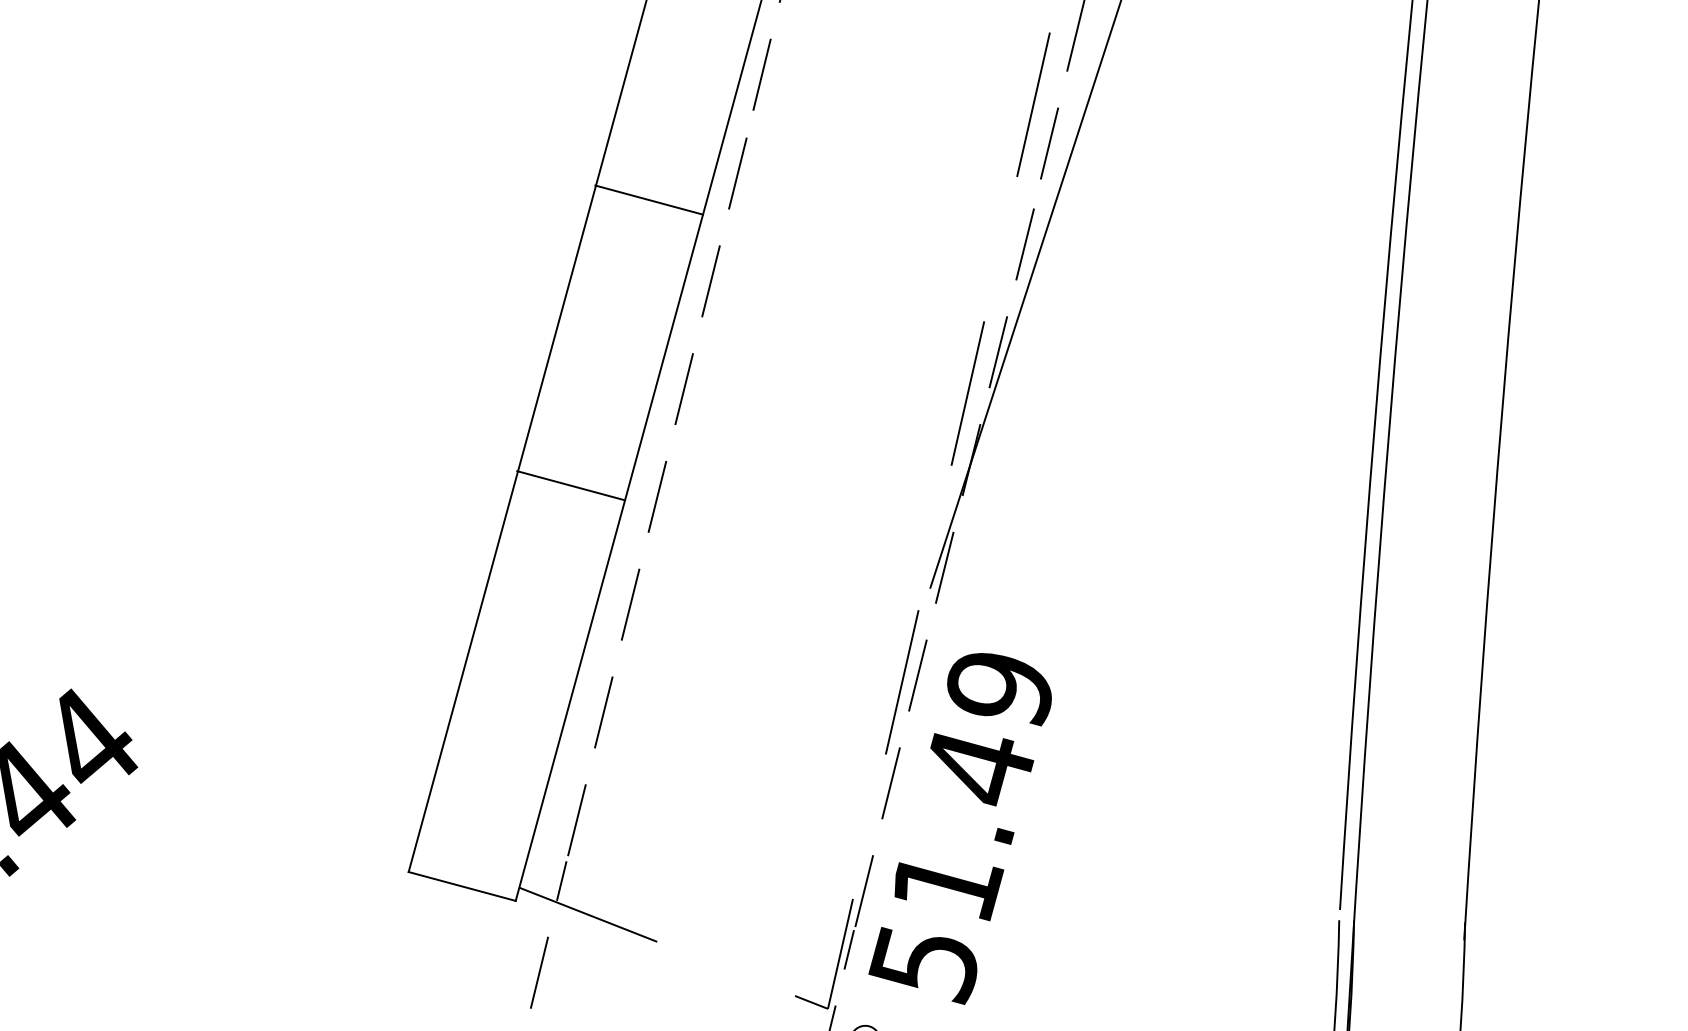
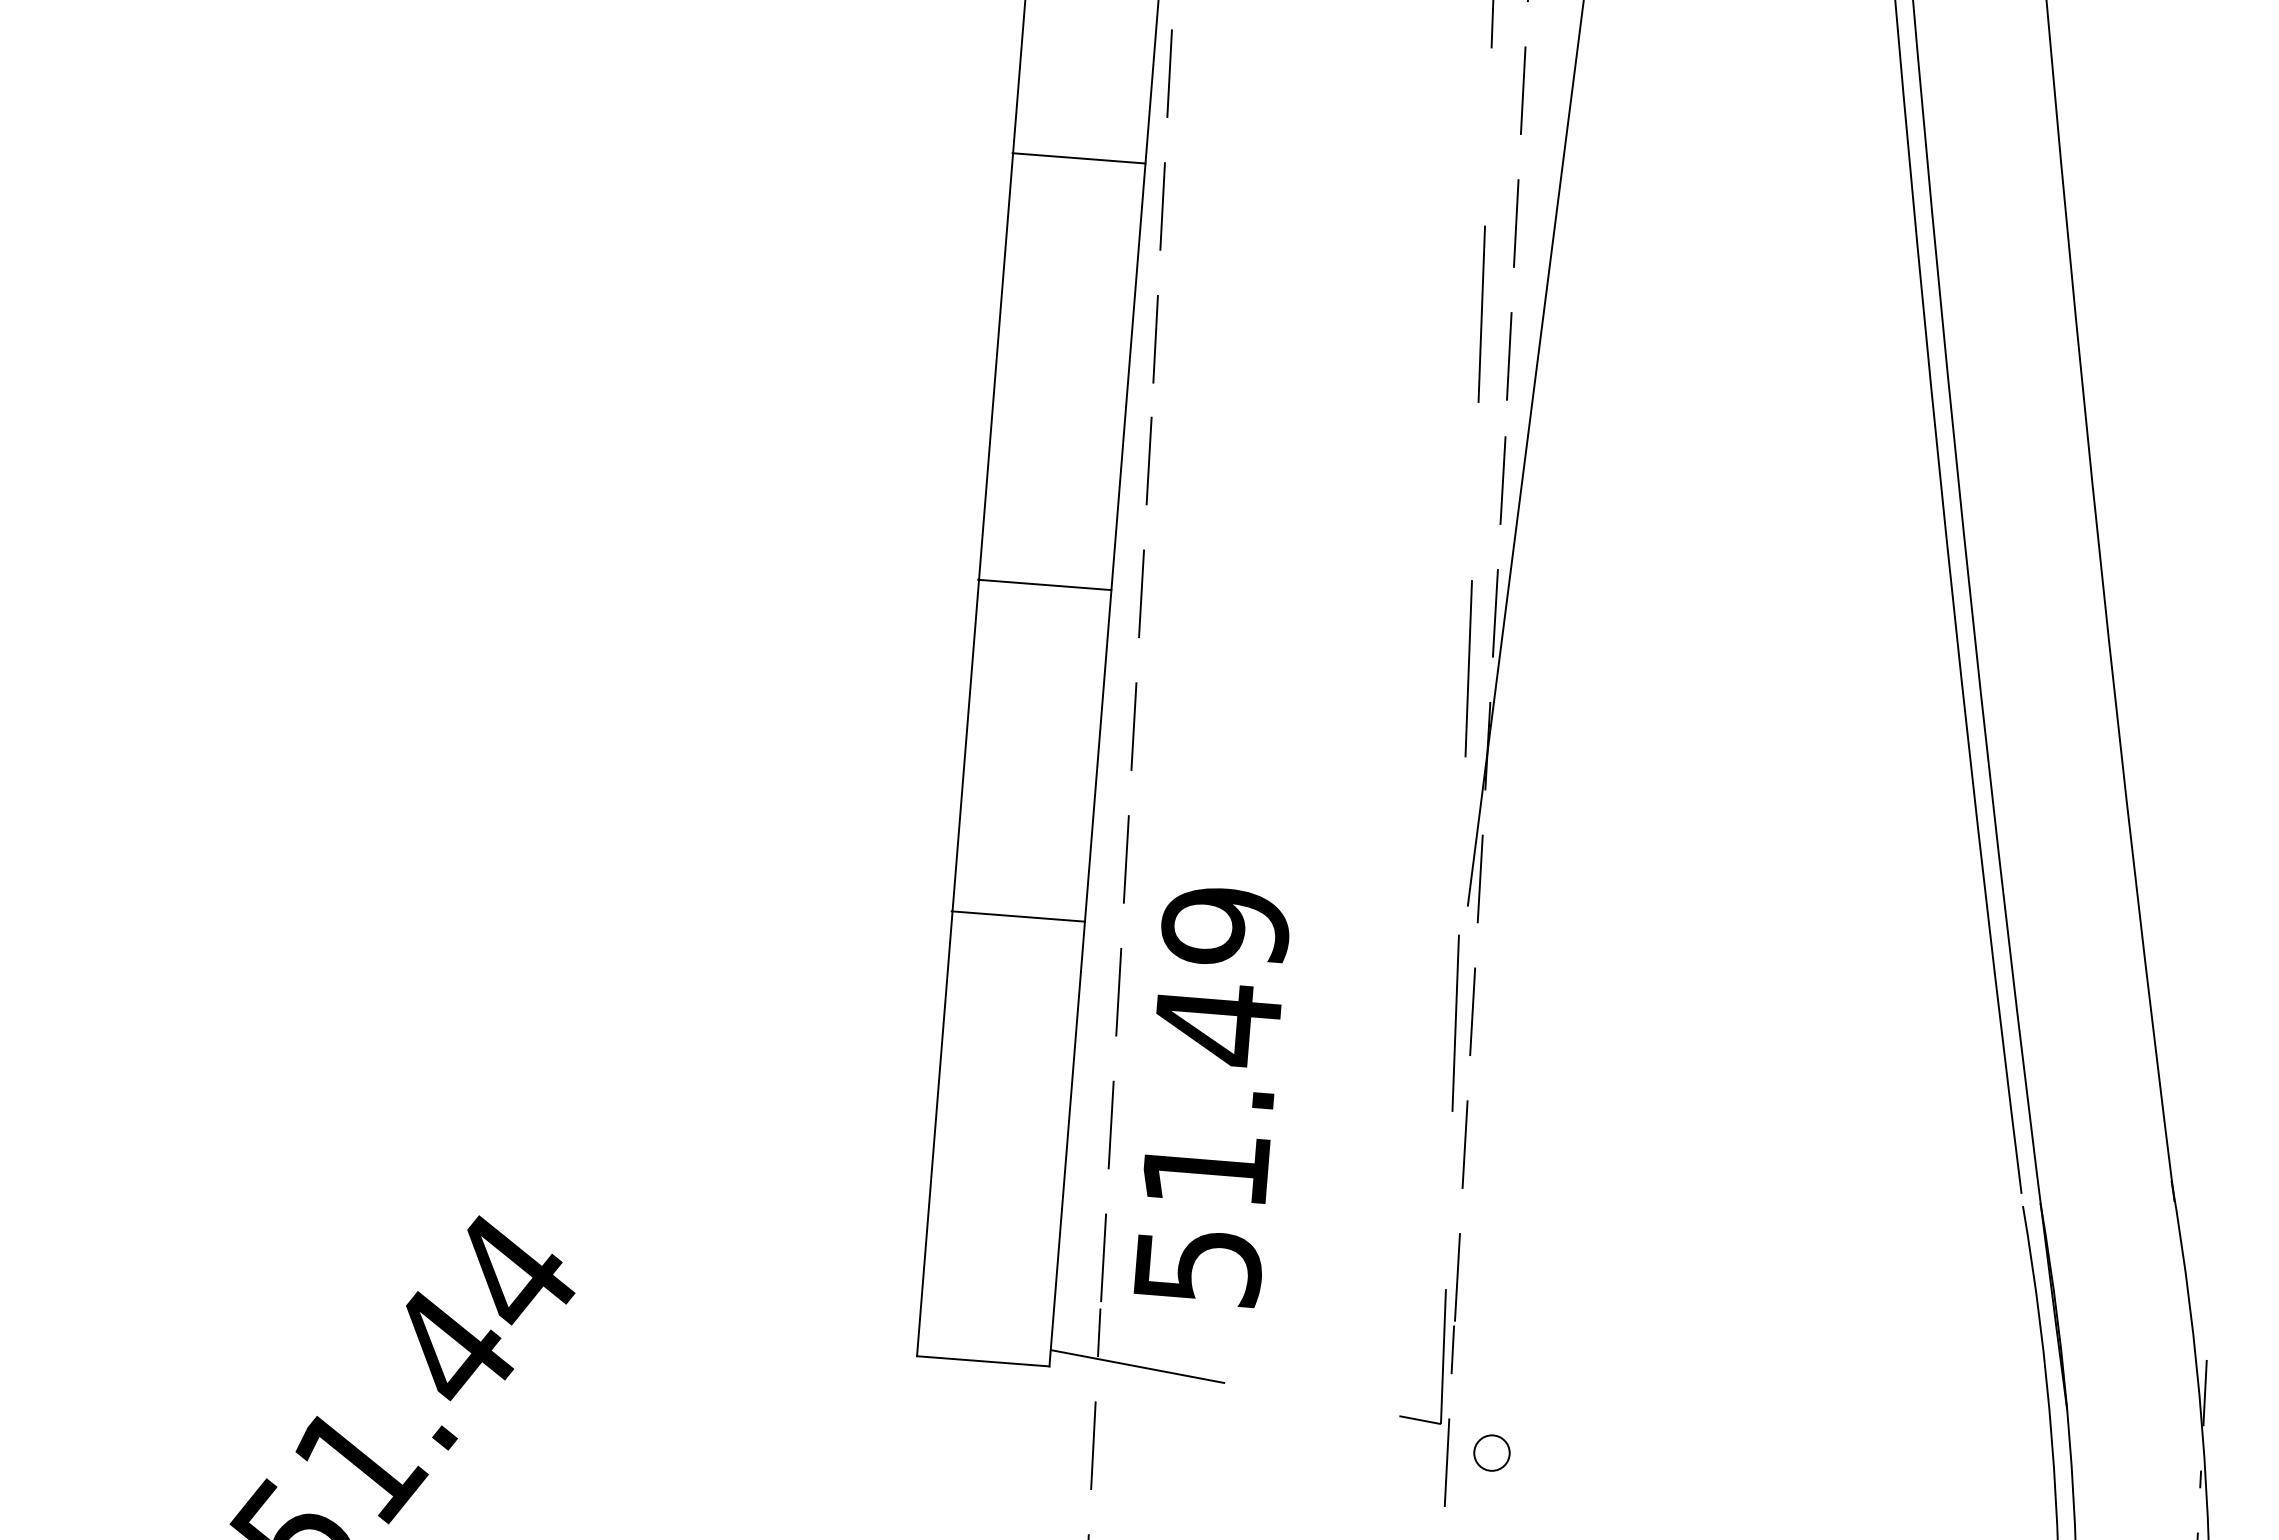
line: (649, 199) -> (1044, 584), moved
line: (571, 485) -> (1018, 916), moved
text: (962, 826) -> (1211, 1098), moved

